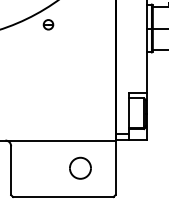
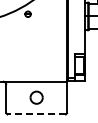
part: (80, 167) -> (36, 97), moved
line: (63, 197) -> (36, 114), solid -> dashed

